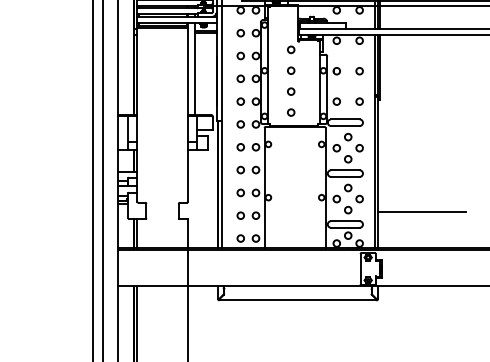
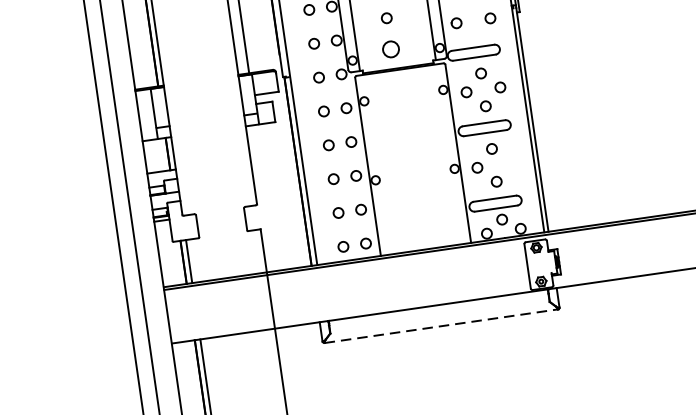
circle: (291, 112) -> (391, 49), size x1.6
circle: (359, 198) -> (510, 162), removed
line: (421, 211) -> (605, 168), removed
line: (297, 300) -> (440, 326), solid -> dashed

